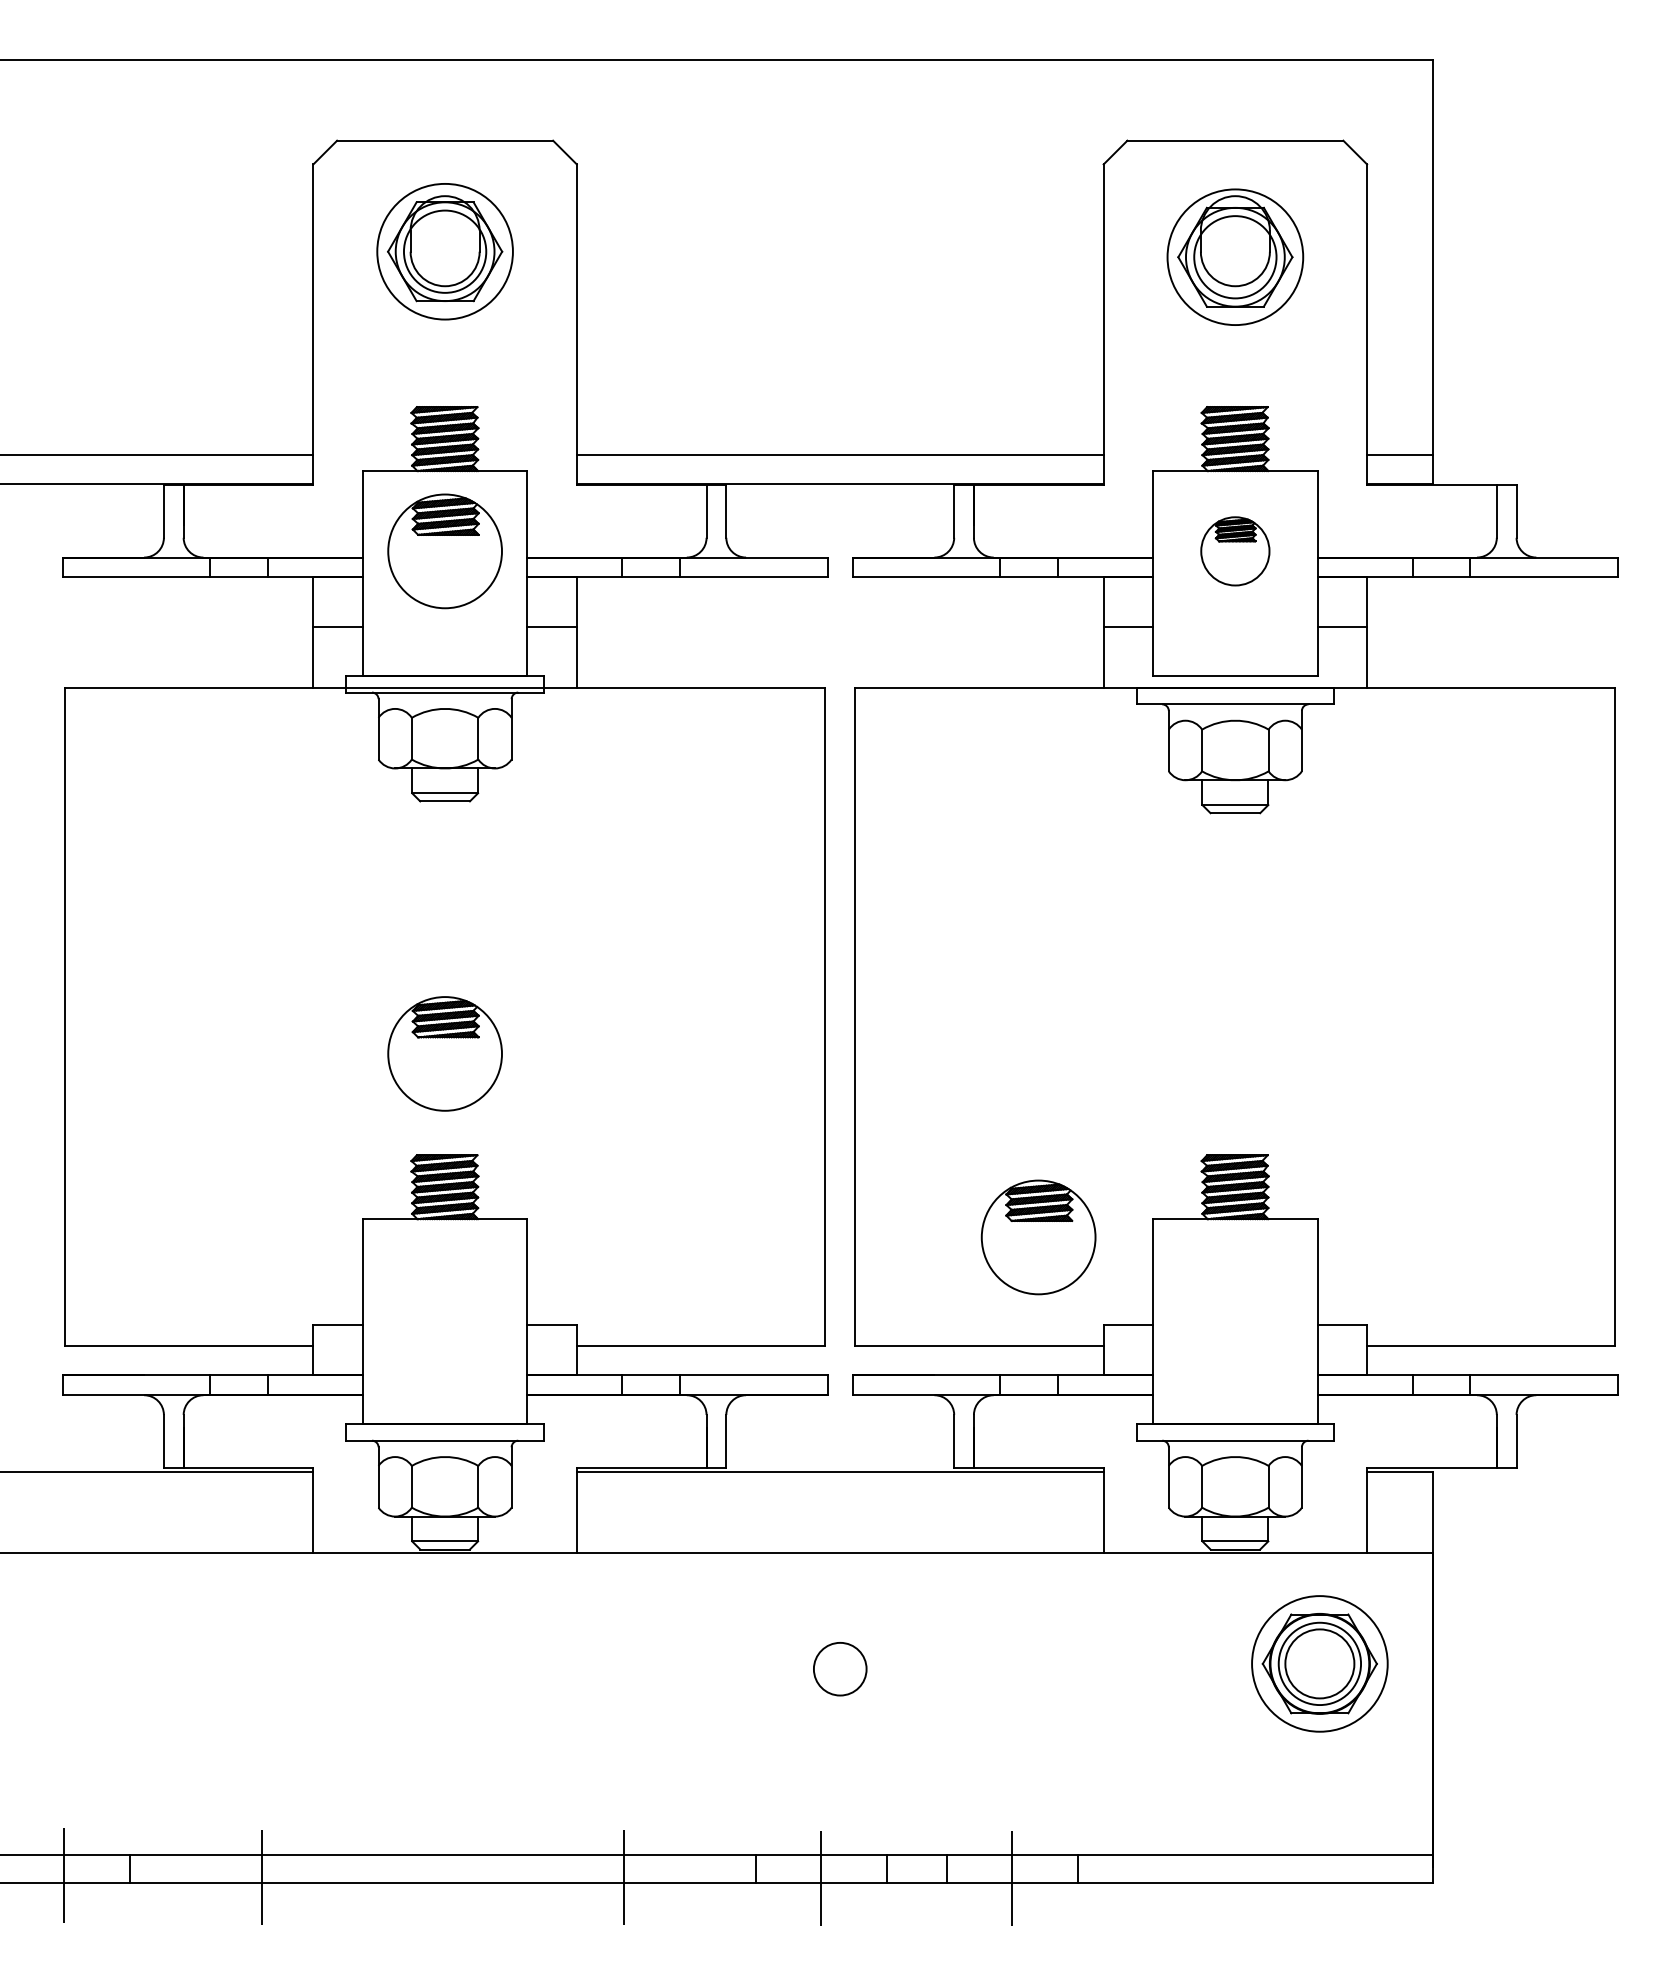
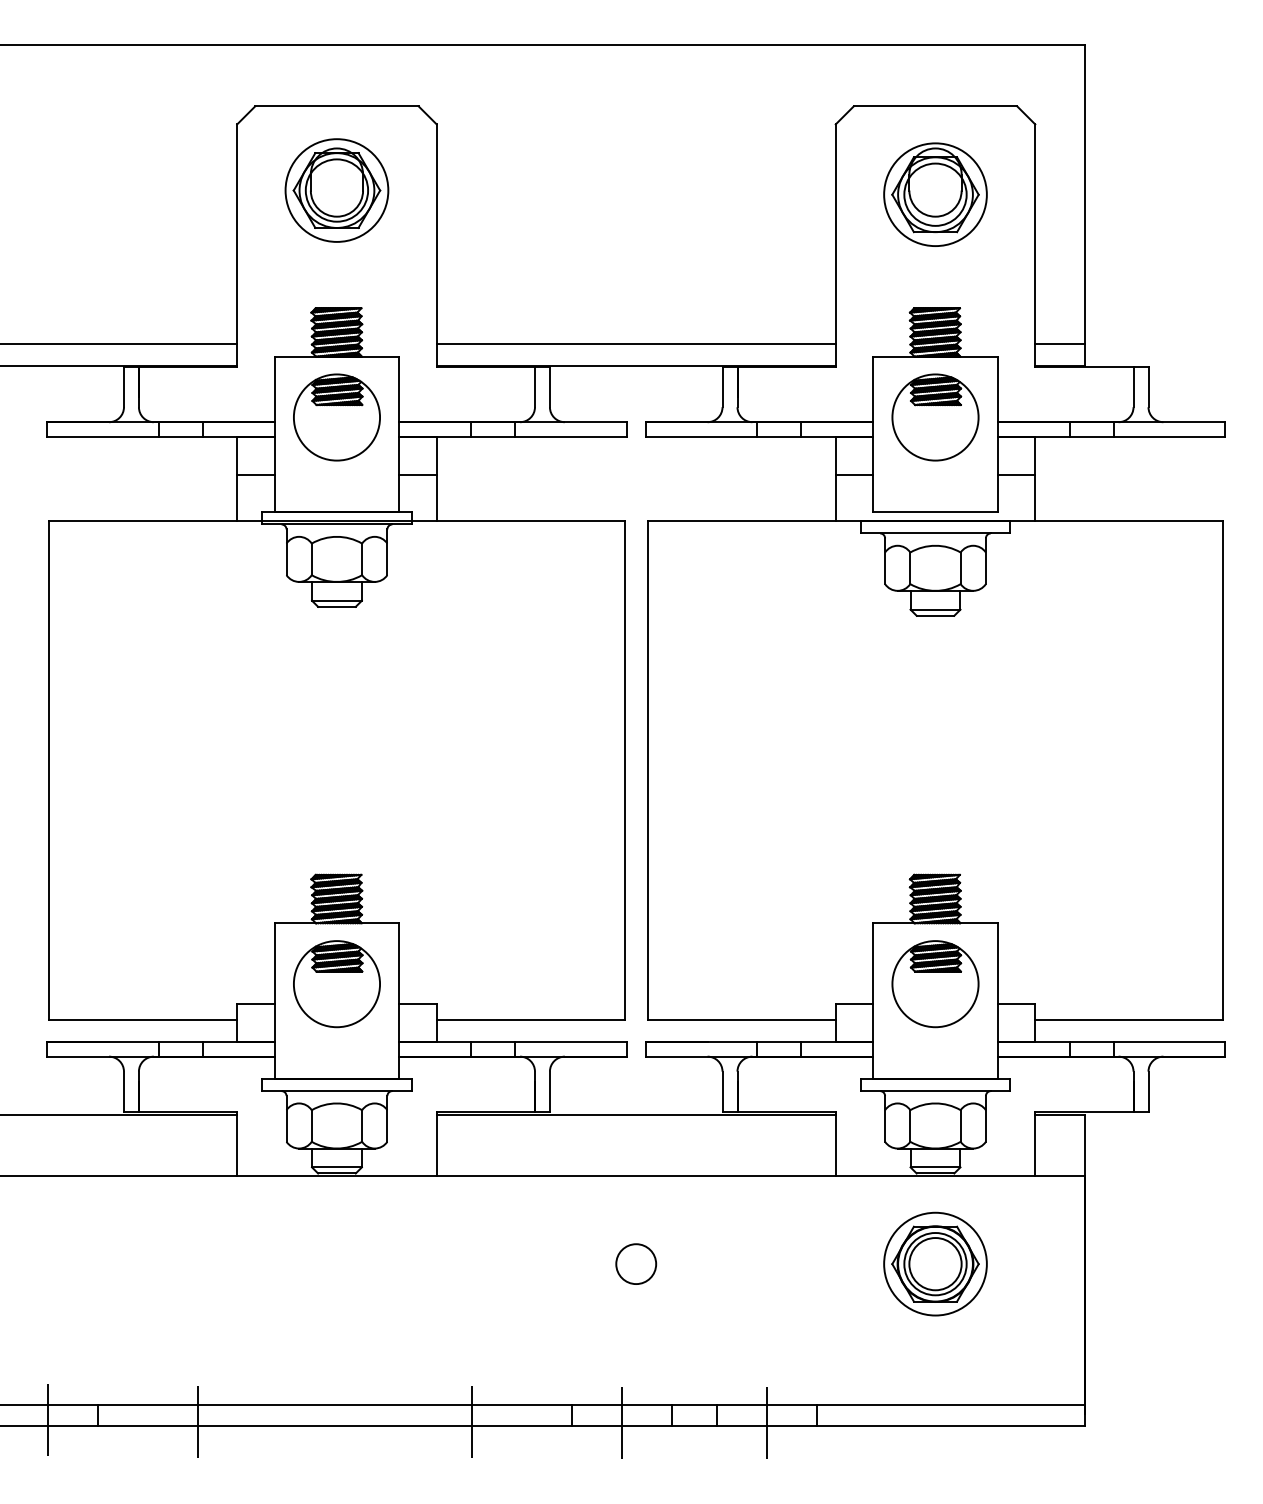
part: (1235, 551) -> (935, 417), size x1.67
part: (444, 1054) -> (336, 984), moved
part: (1038, 1237) -> (935, 984), moved
part: (1319, 1663) -> (935, 1263), moved

